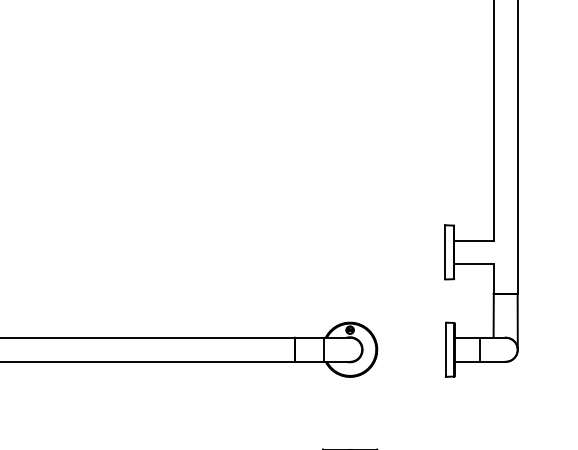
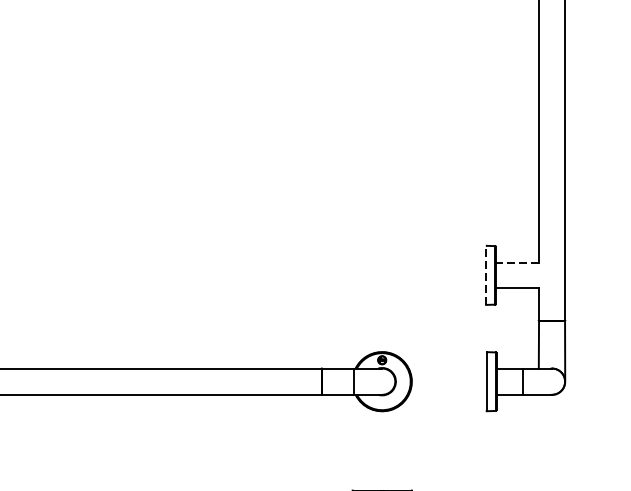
line: (473, 240) -> (516, 262), solid -> dashed
line: (445, 251) -> (486, 274), solid -> dashed

